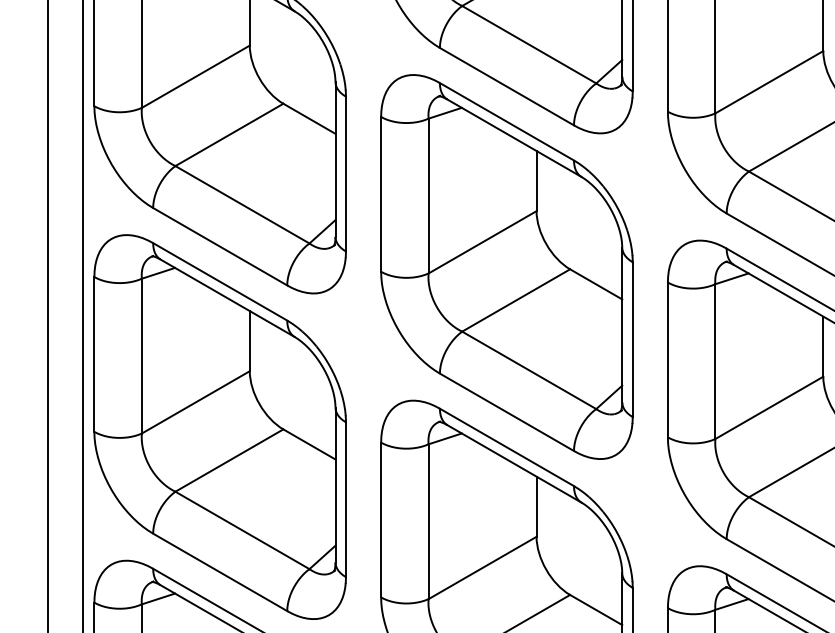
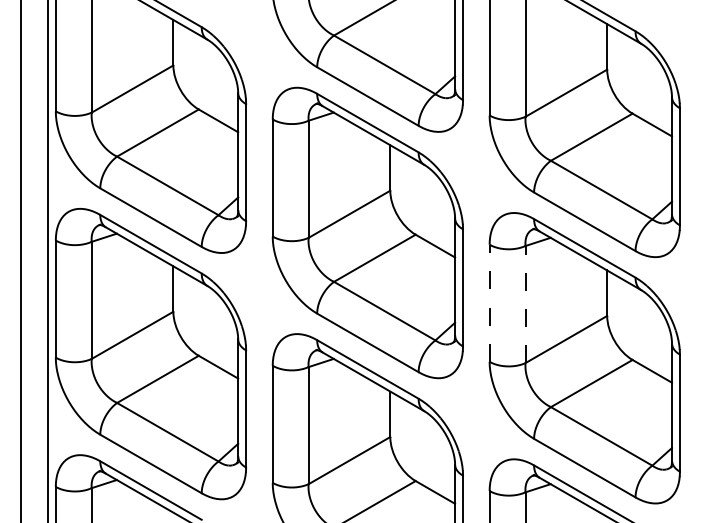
line: (667, 360) -> (489, 303), solid -> dashed
line: (715, 361) -> (525, 304), solid -> dashed

